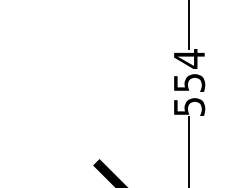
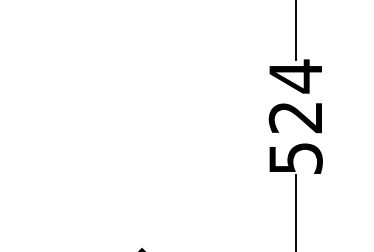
text: (189, 83) -> (295, 118), 554 -> 524

